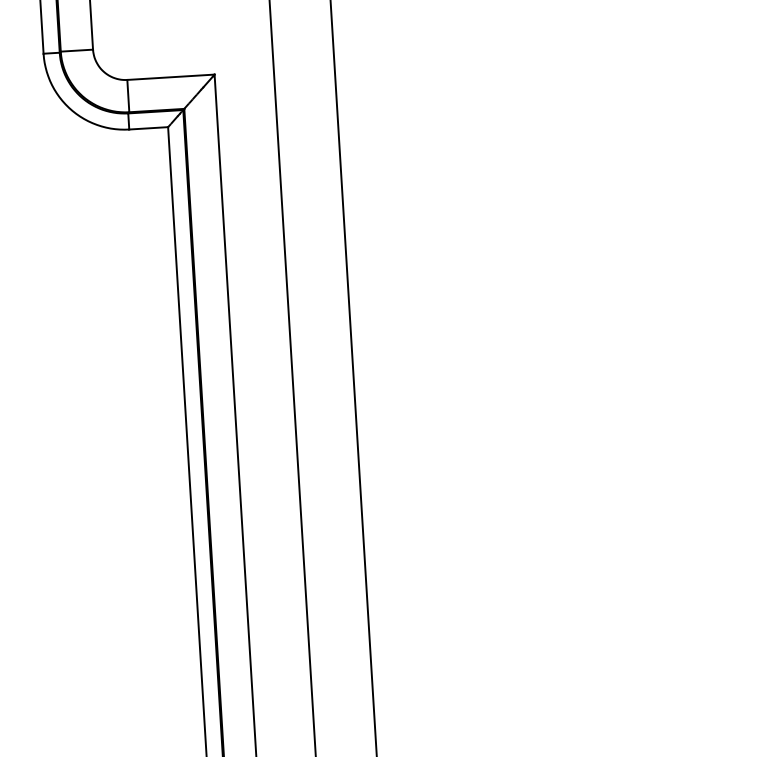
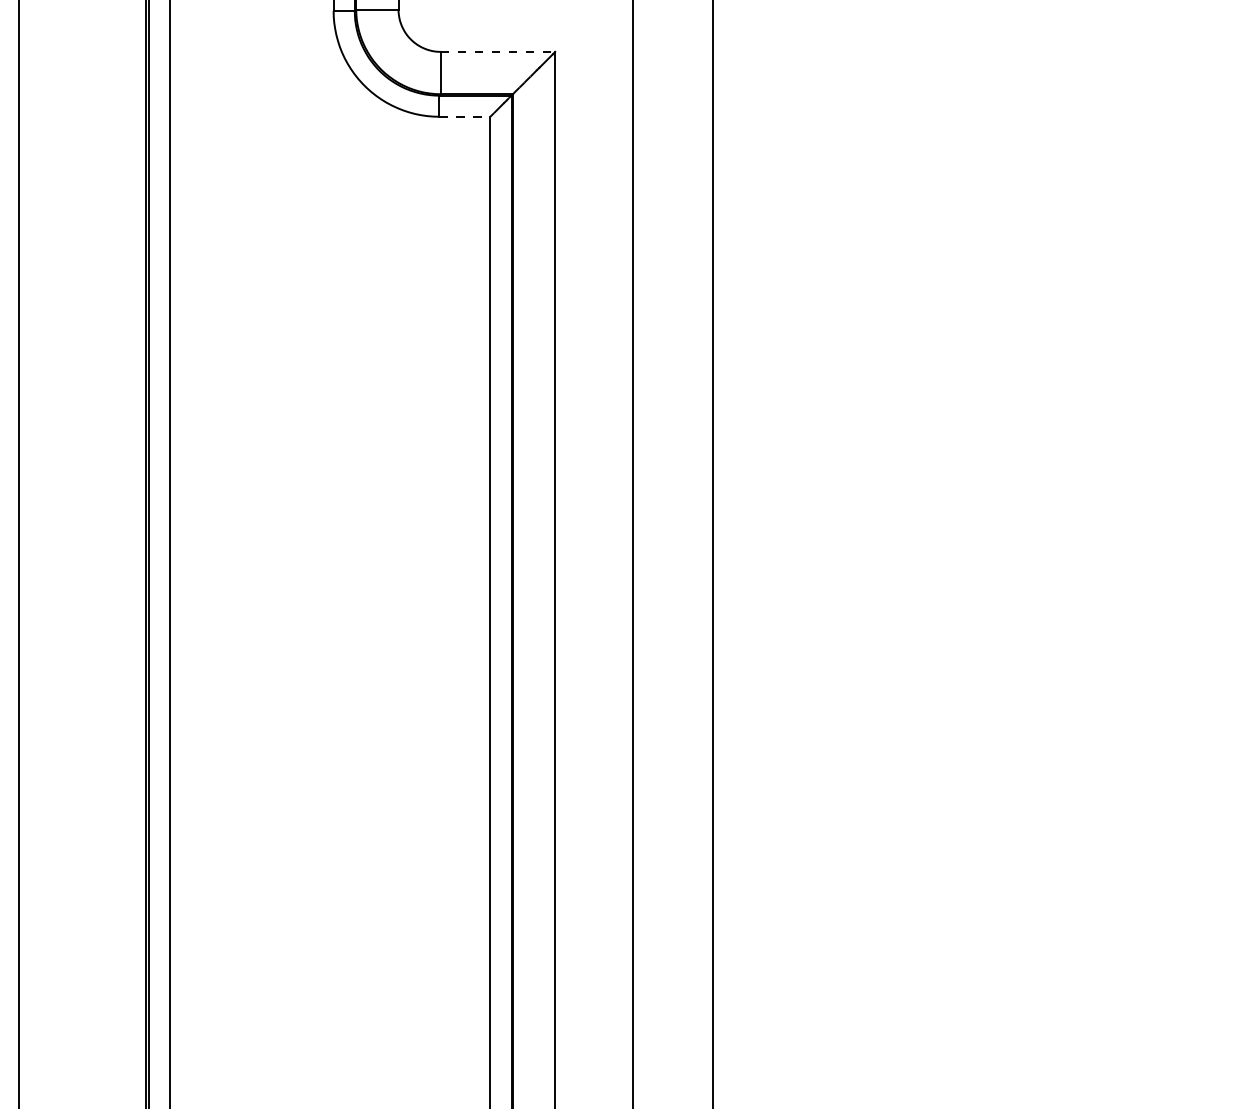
line: (171, 76) -> (498, 51), solid -> dashed
line: (149, 128) -> (465, 116), solid -> dashed

